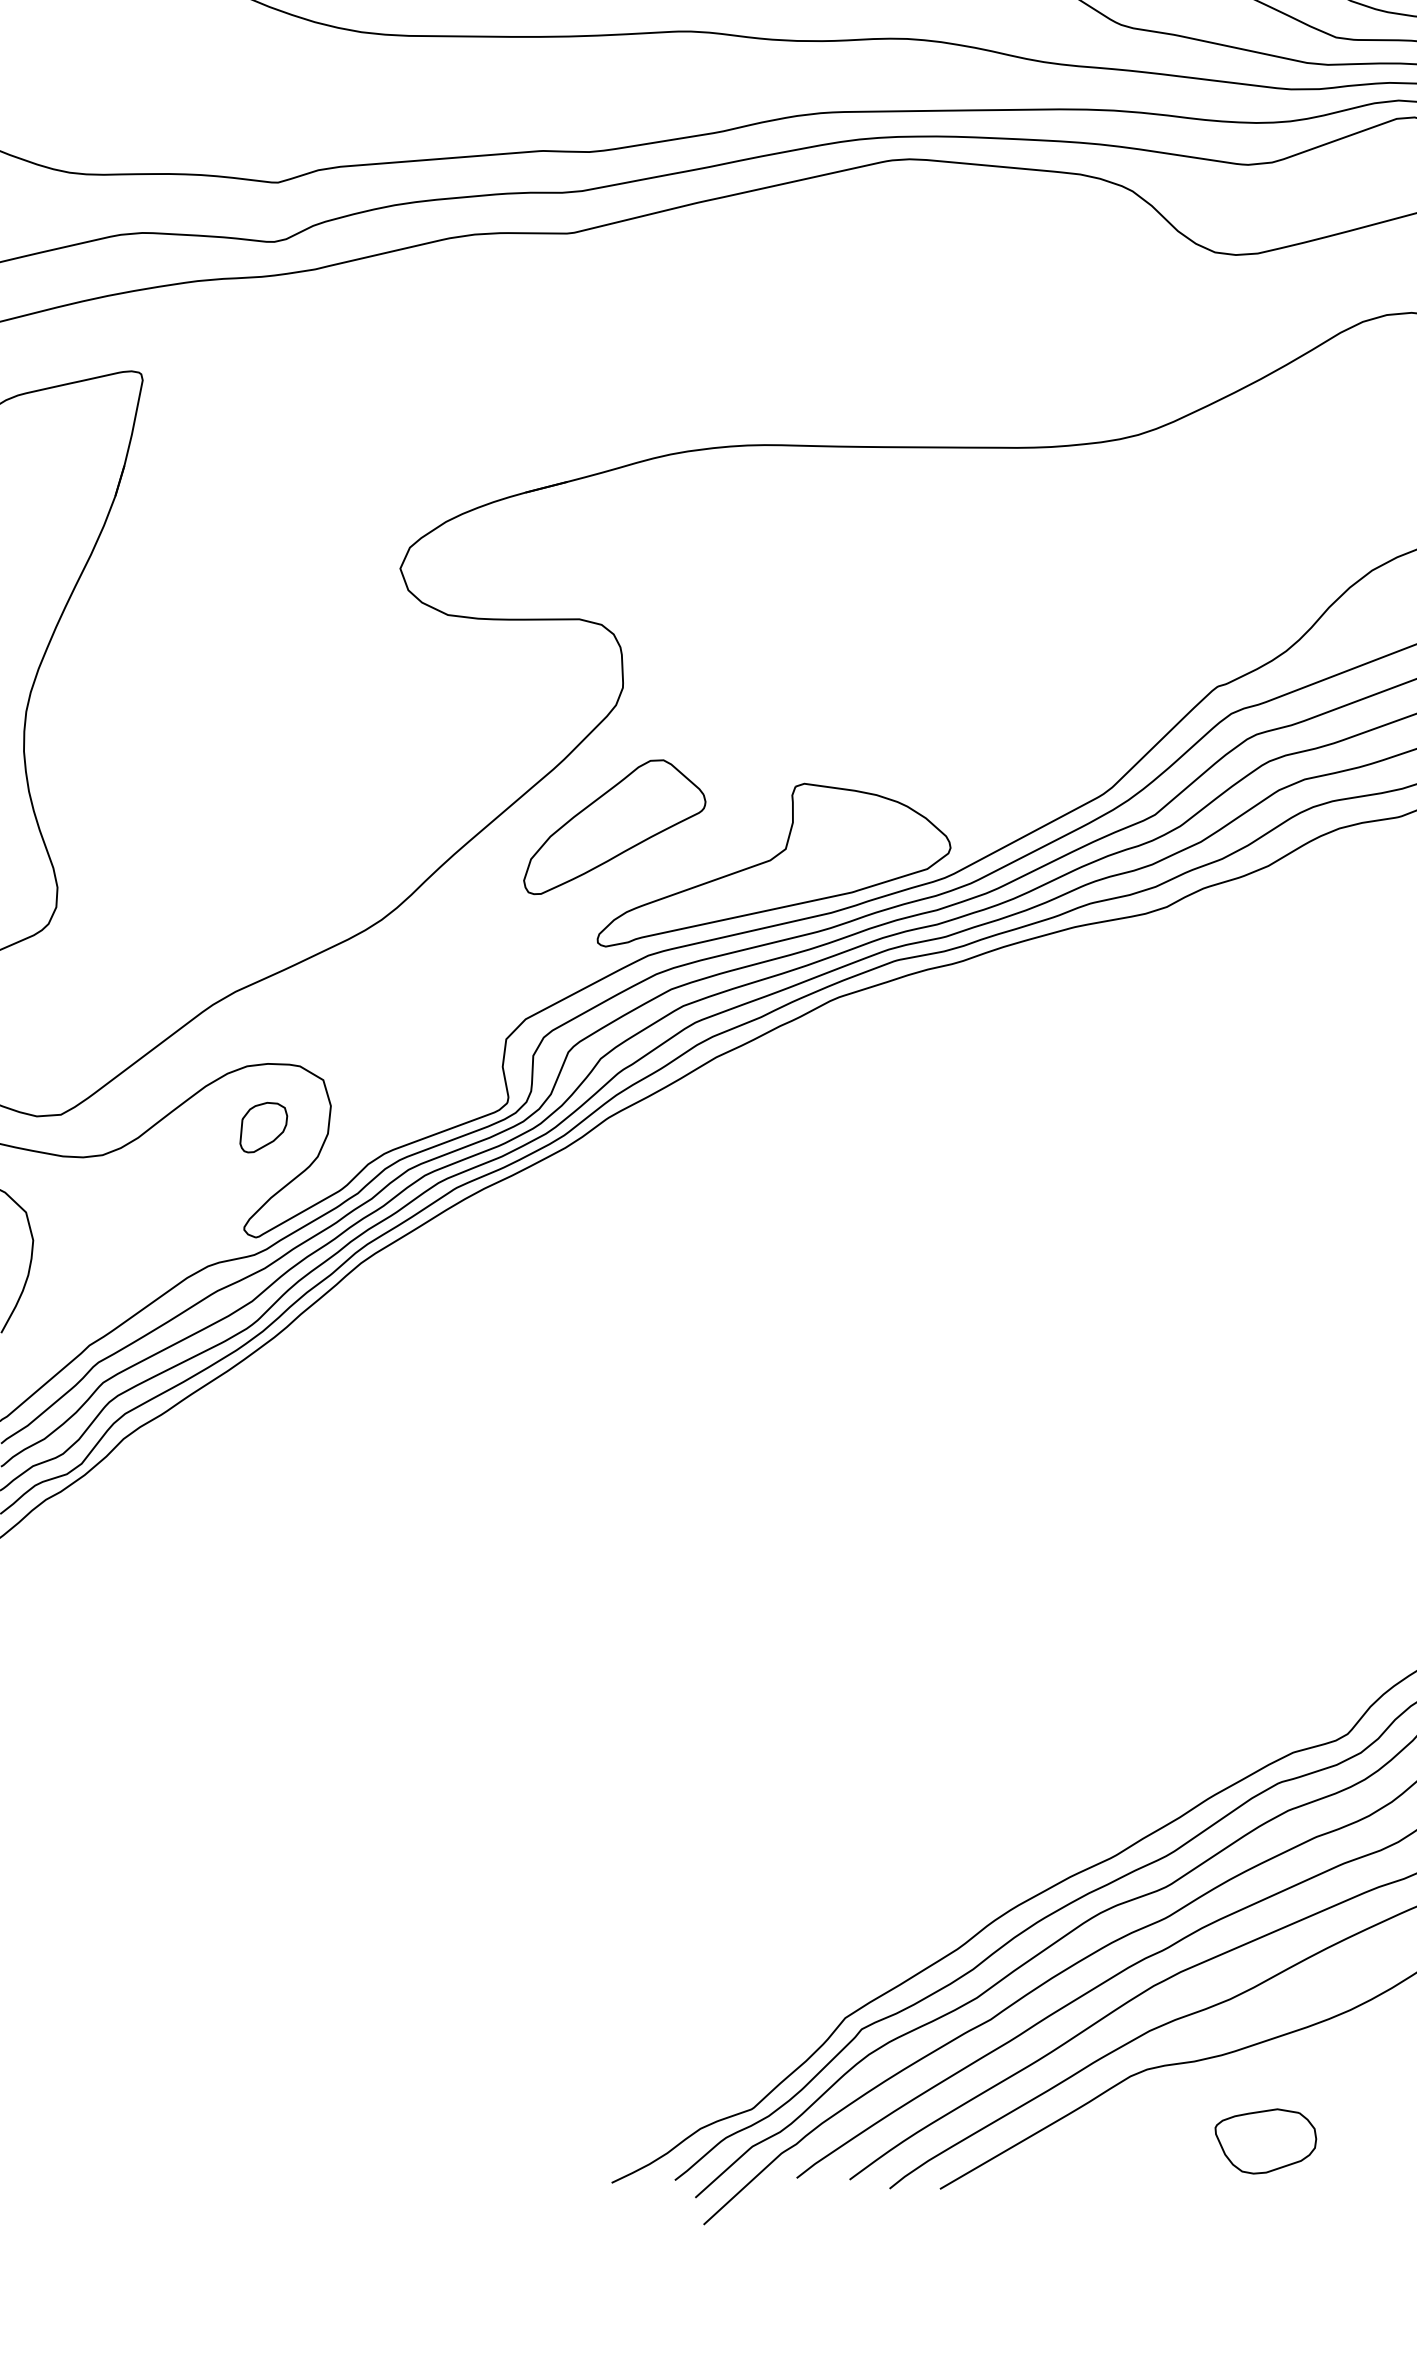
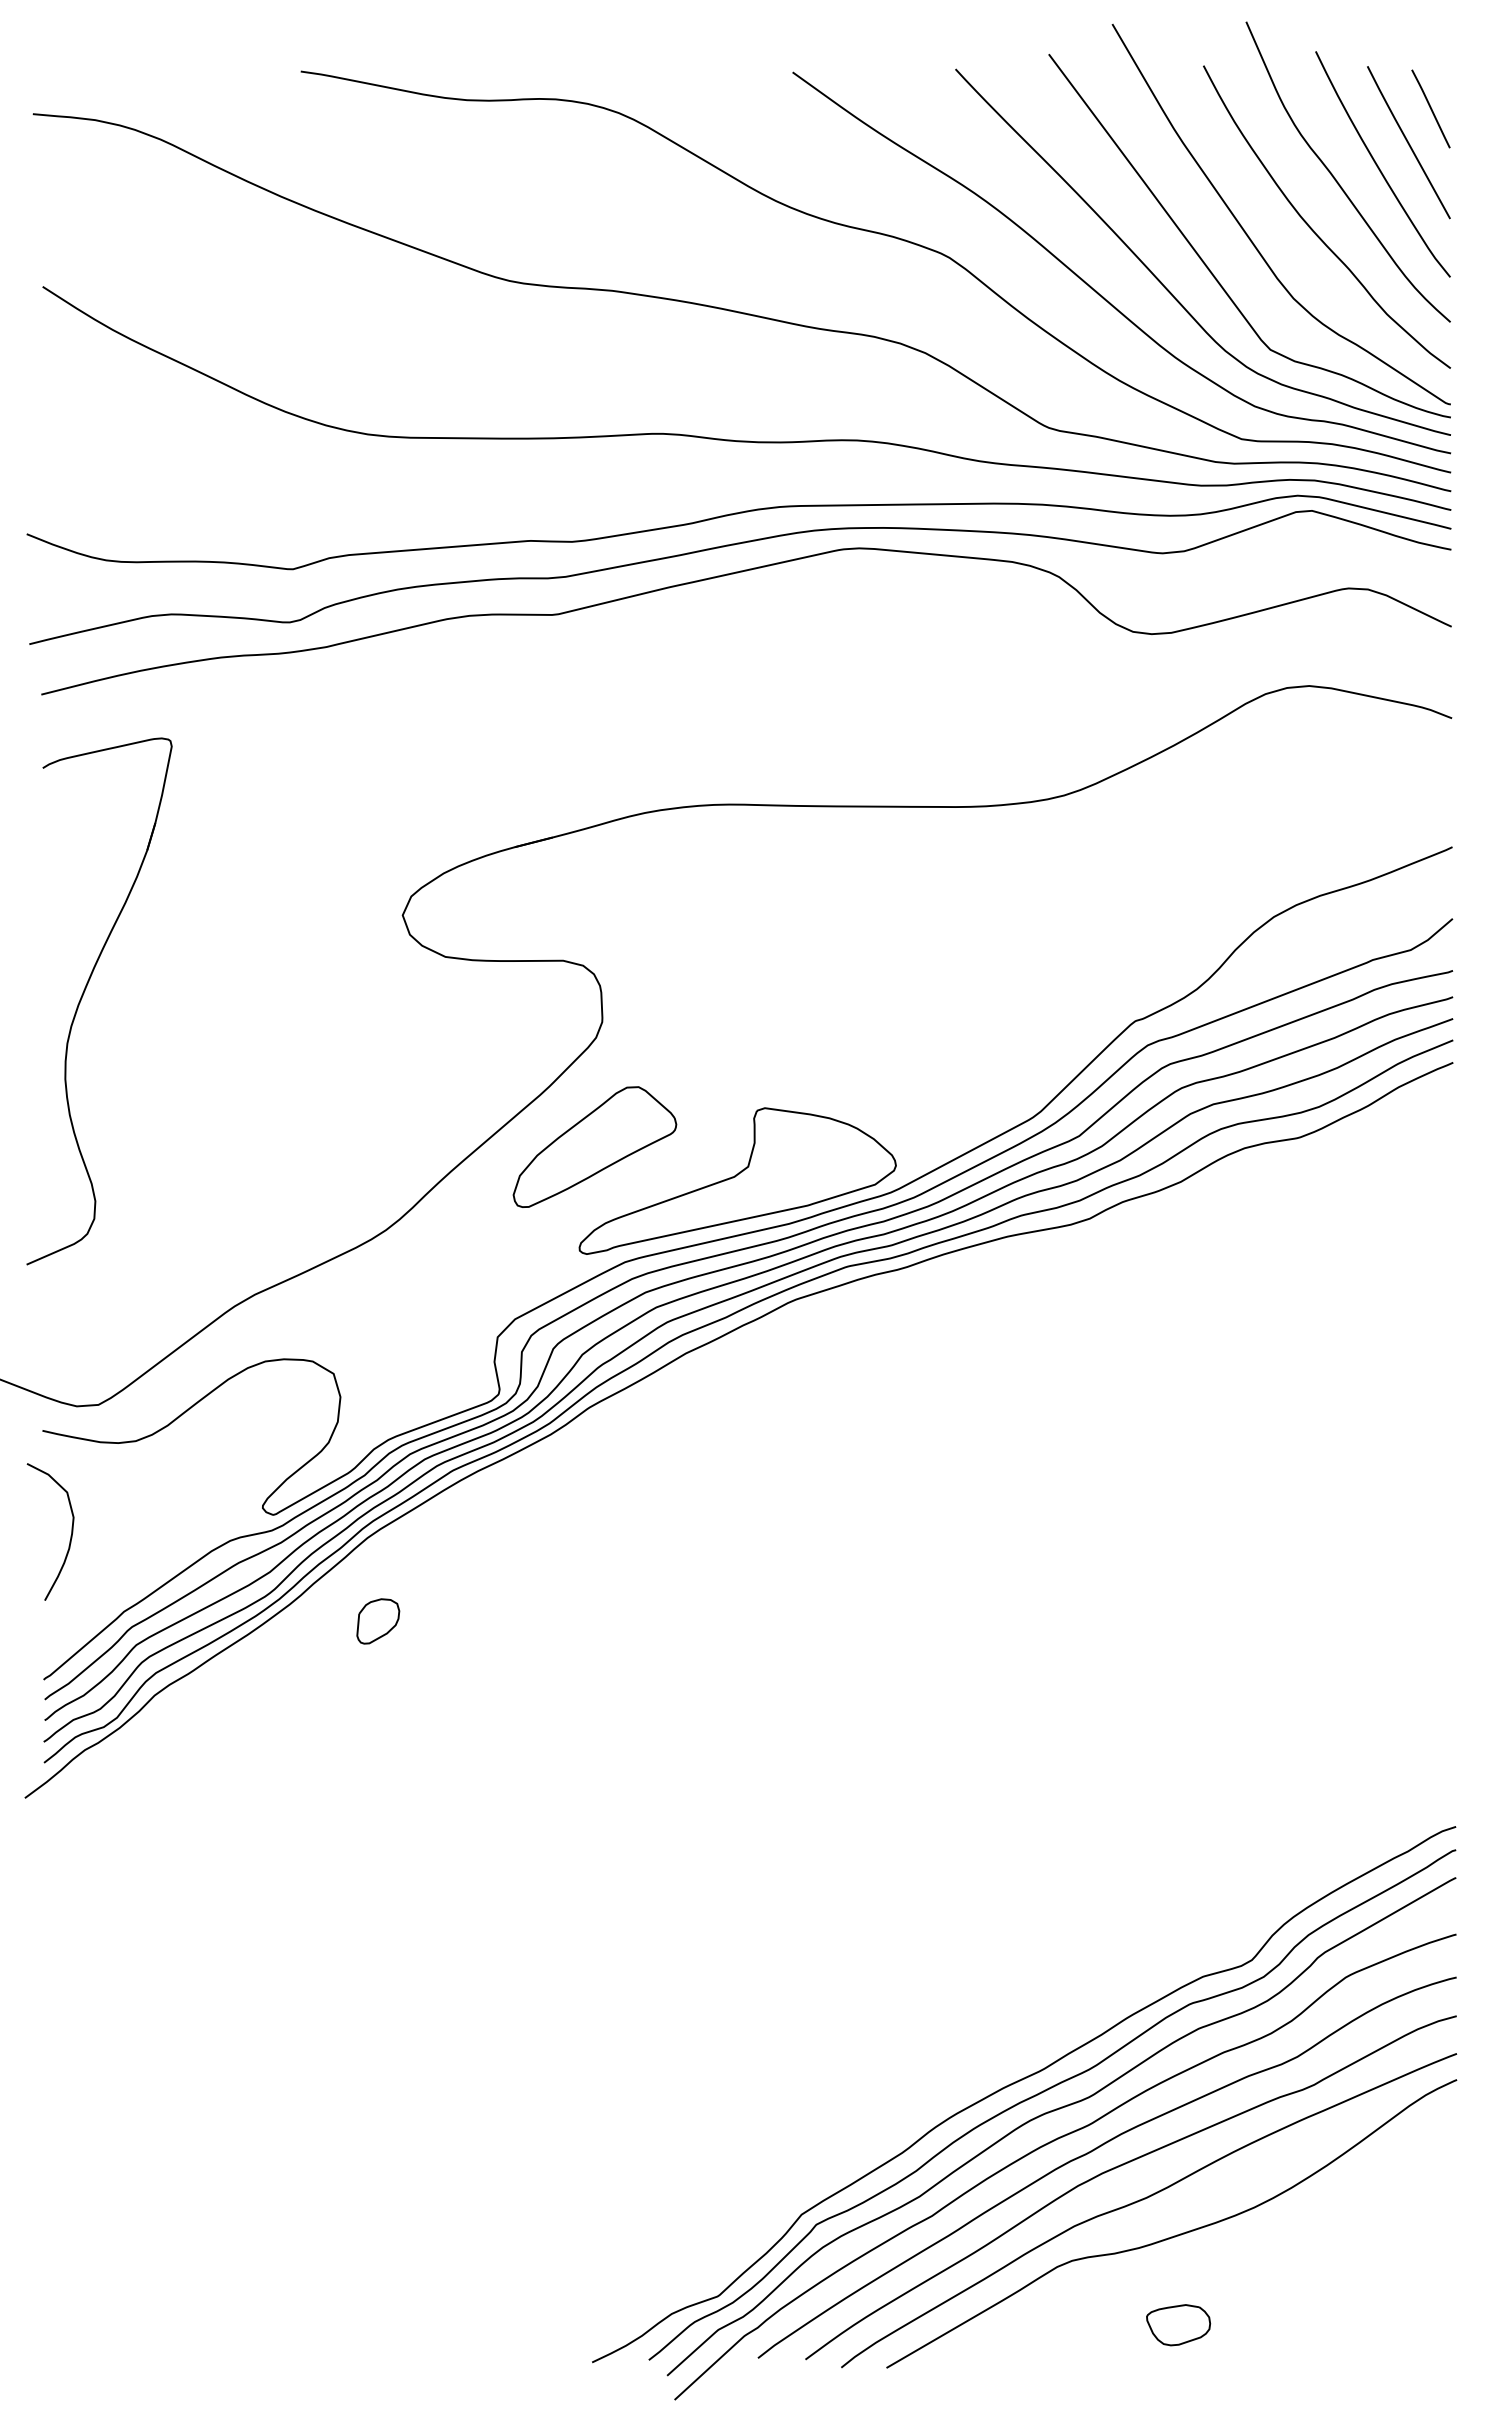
part: (264, 1127) -> (378, 1621), moved
part: (1265, 2140) -> (1178, 2324), size x0.7

